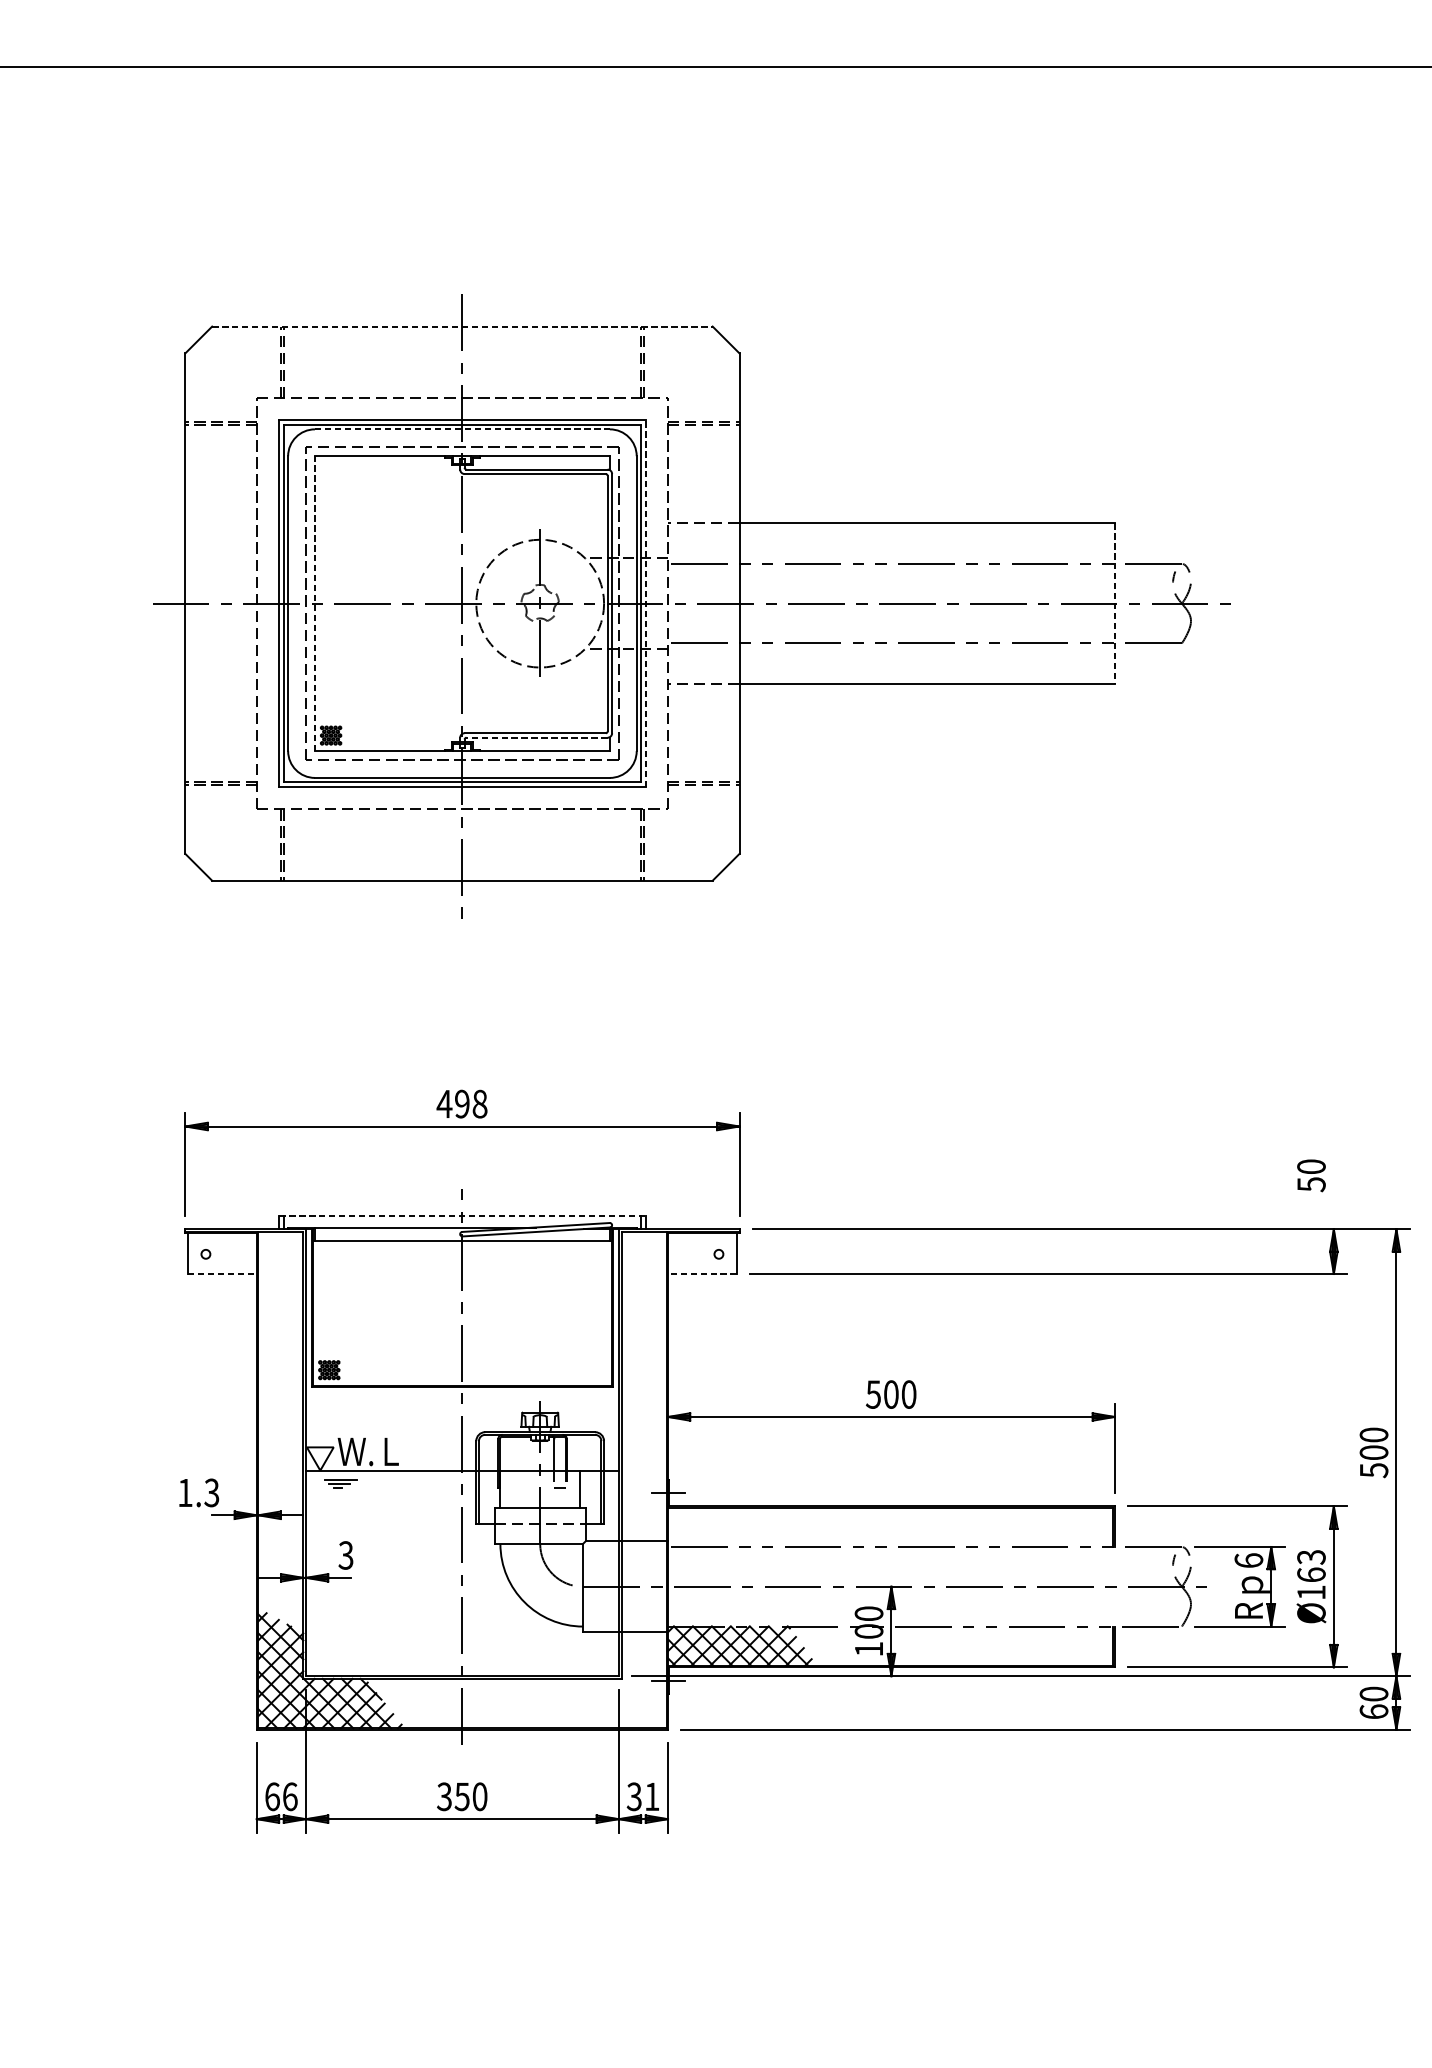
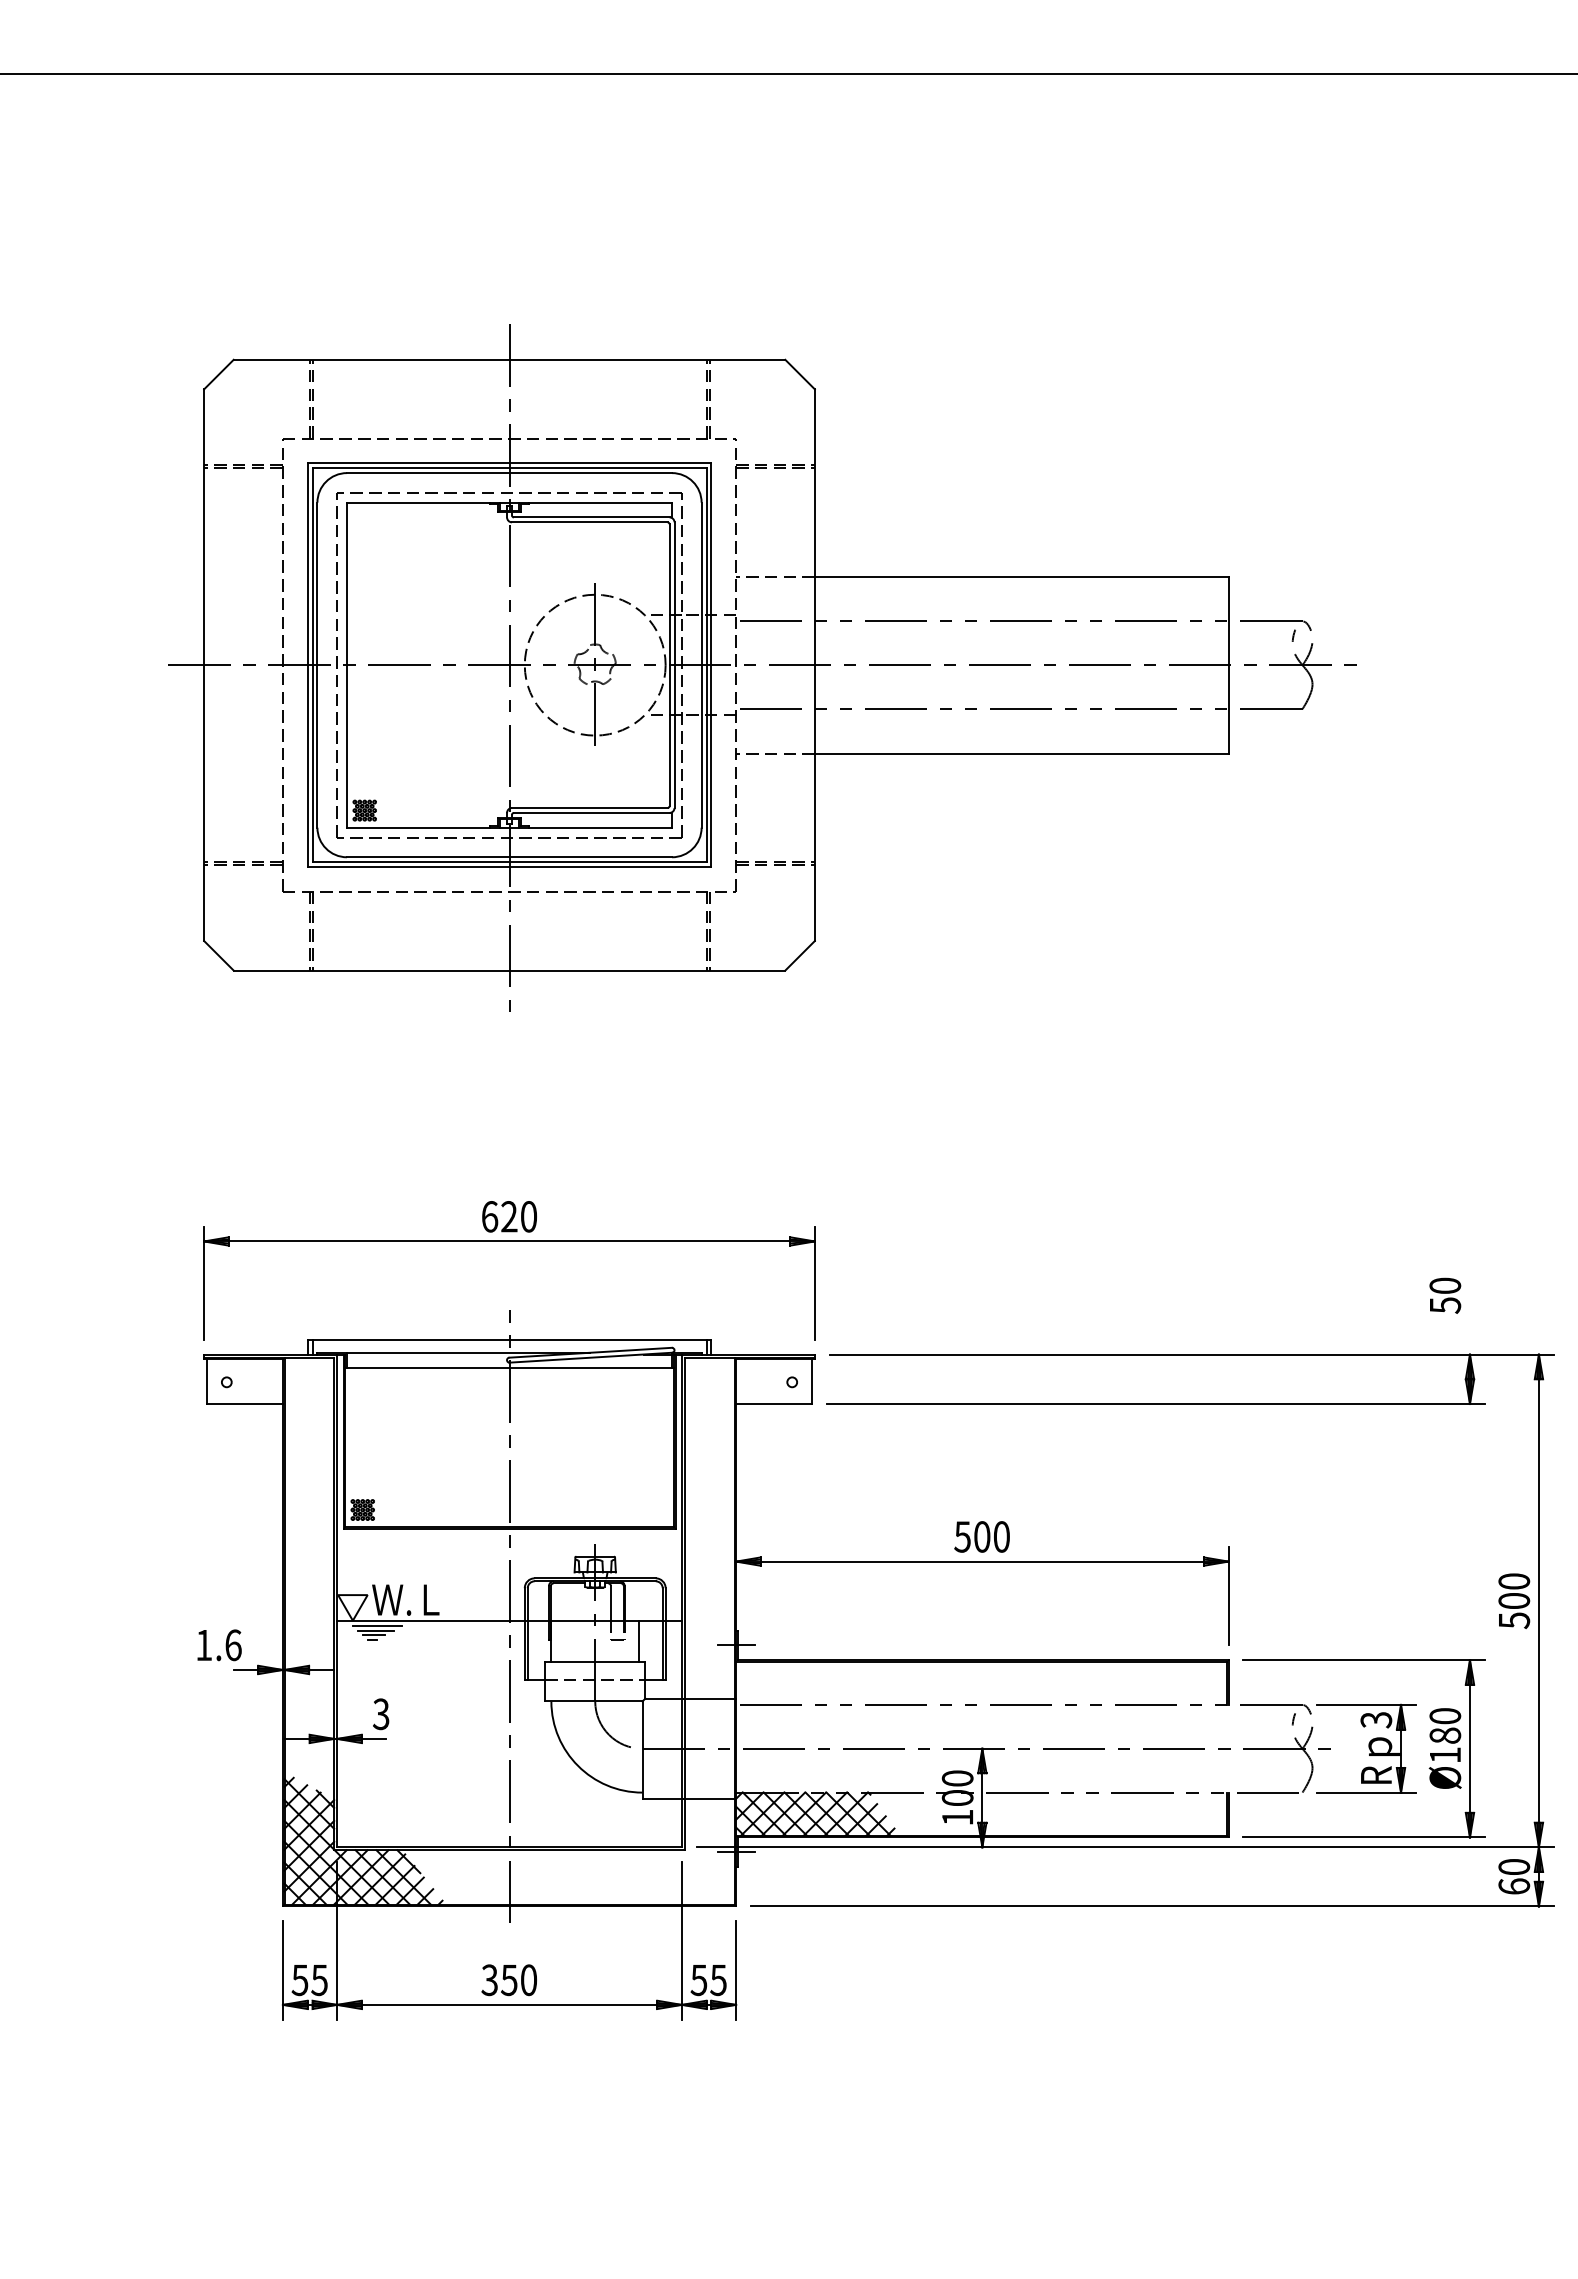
line: (462, 326) -> (509, 359), dashed -> solid
line: (462, 429) -> (509, 473), dashed -> solid
line: (314, 603) -> (346, 665), dashed -> solid
line: (645, 603) -> (711, 665), dashed -> solid
line: (1114, 603) -> (1228, 665), dashed -> solid
line: (536, 737) -> (591, 812), dashed -> solid
text: (462, 1103) -> (509, 1216), 498 -> 620
line: (462, 1215) -> (509, 1339), dashed -> solid
line: (222, 1274) -> (245, 1404), dashed -> solid
line: (702, 1274) -> (774, 1404), dashed -> solid
line: (342, 1474) -> (377, 1625), added
text: (211, 1493) -> (233, 1645), 1.3 -> 1.6
text: (1249, 1560) -> (1376, 1719), 6 -> 3
text: (1311, 1565) -> (1445, 1725), Ø163 -> Ø180
text: (280, 1797) -> (309, 1980), 66 -> 55
text: (642, 1797) -> (708, 1980), 31 -> 55

